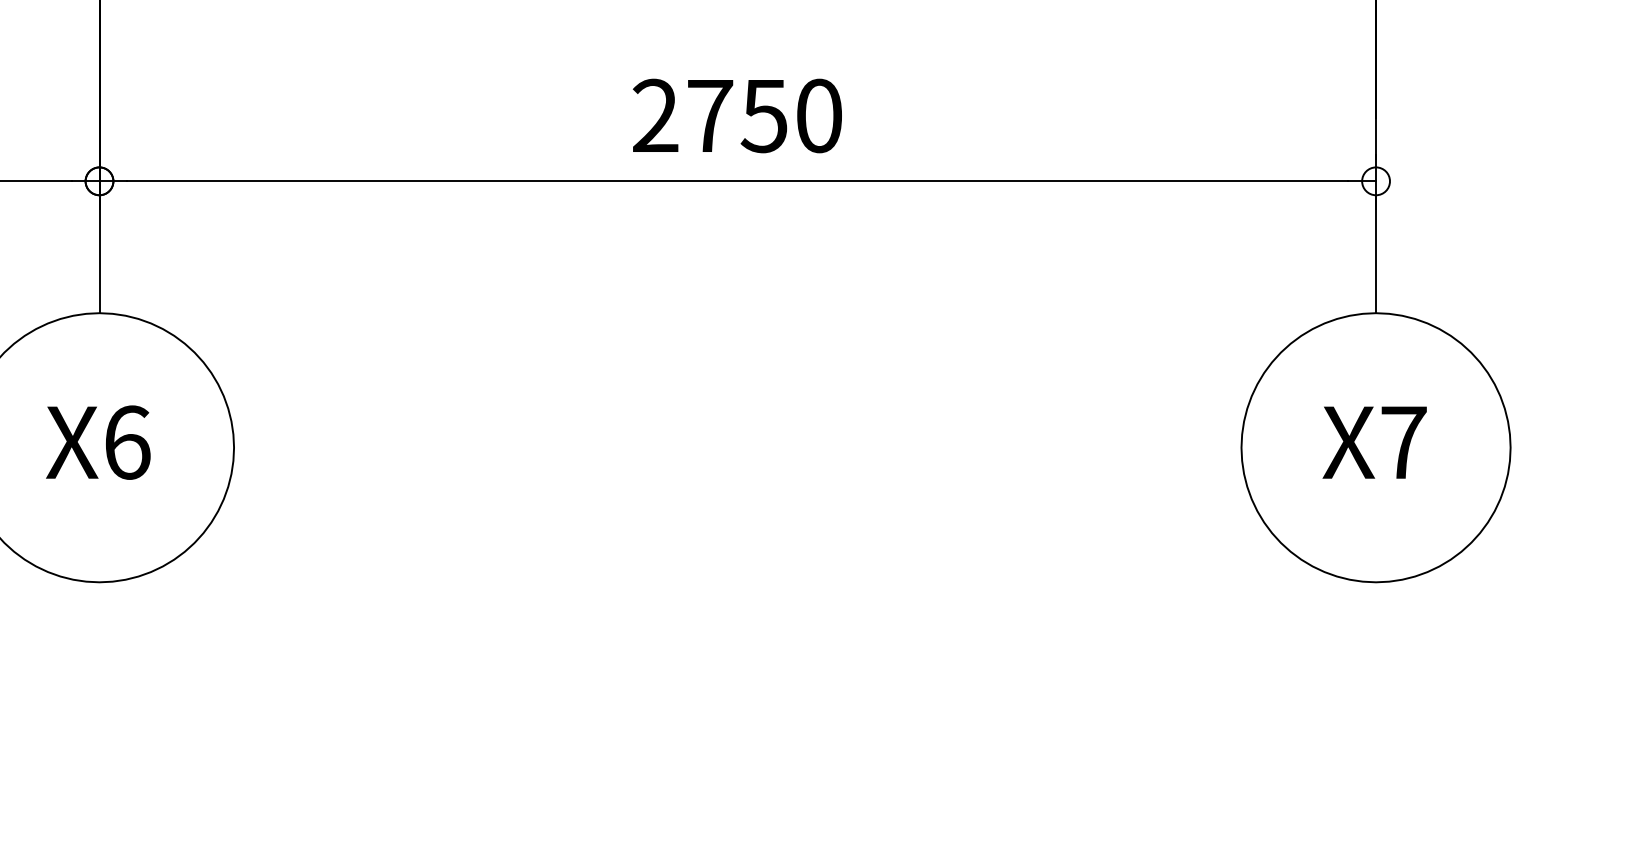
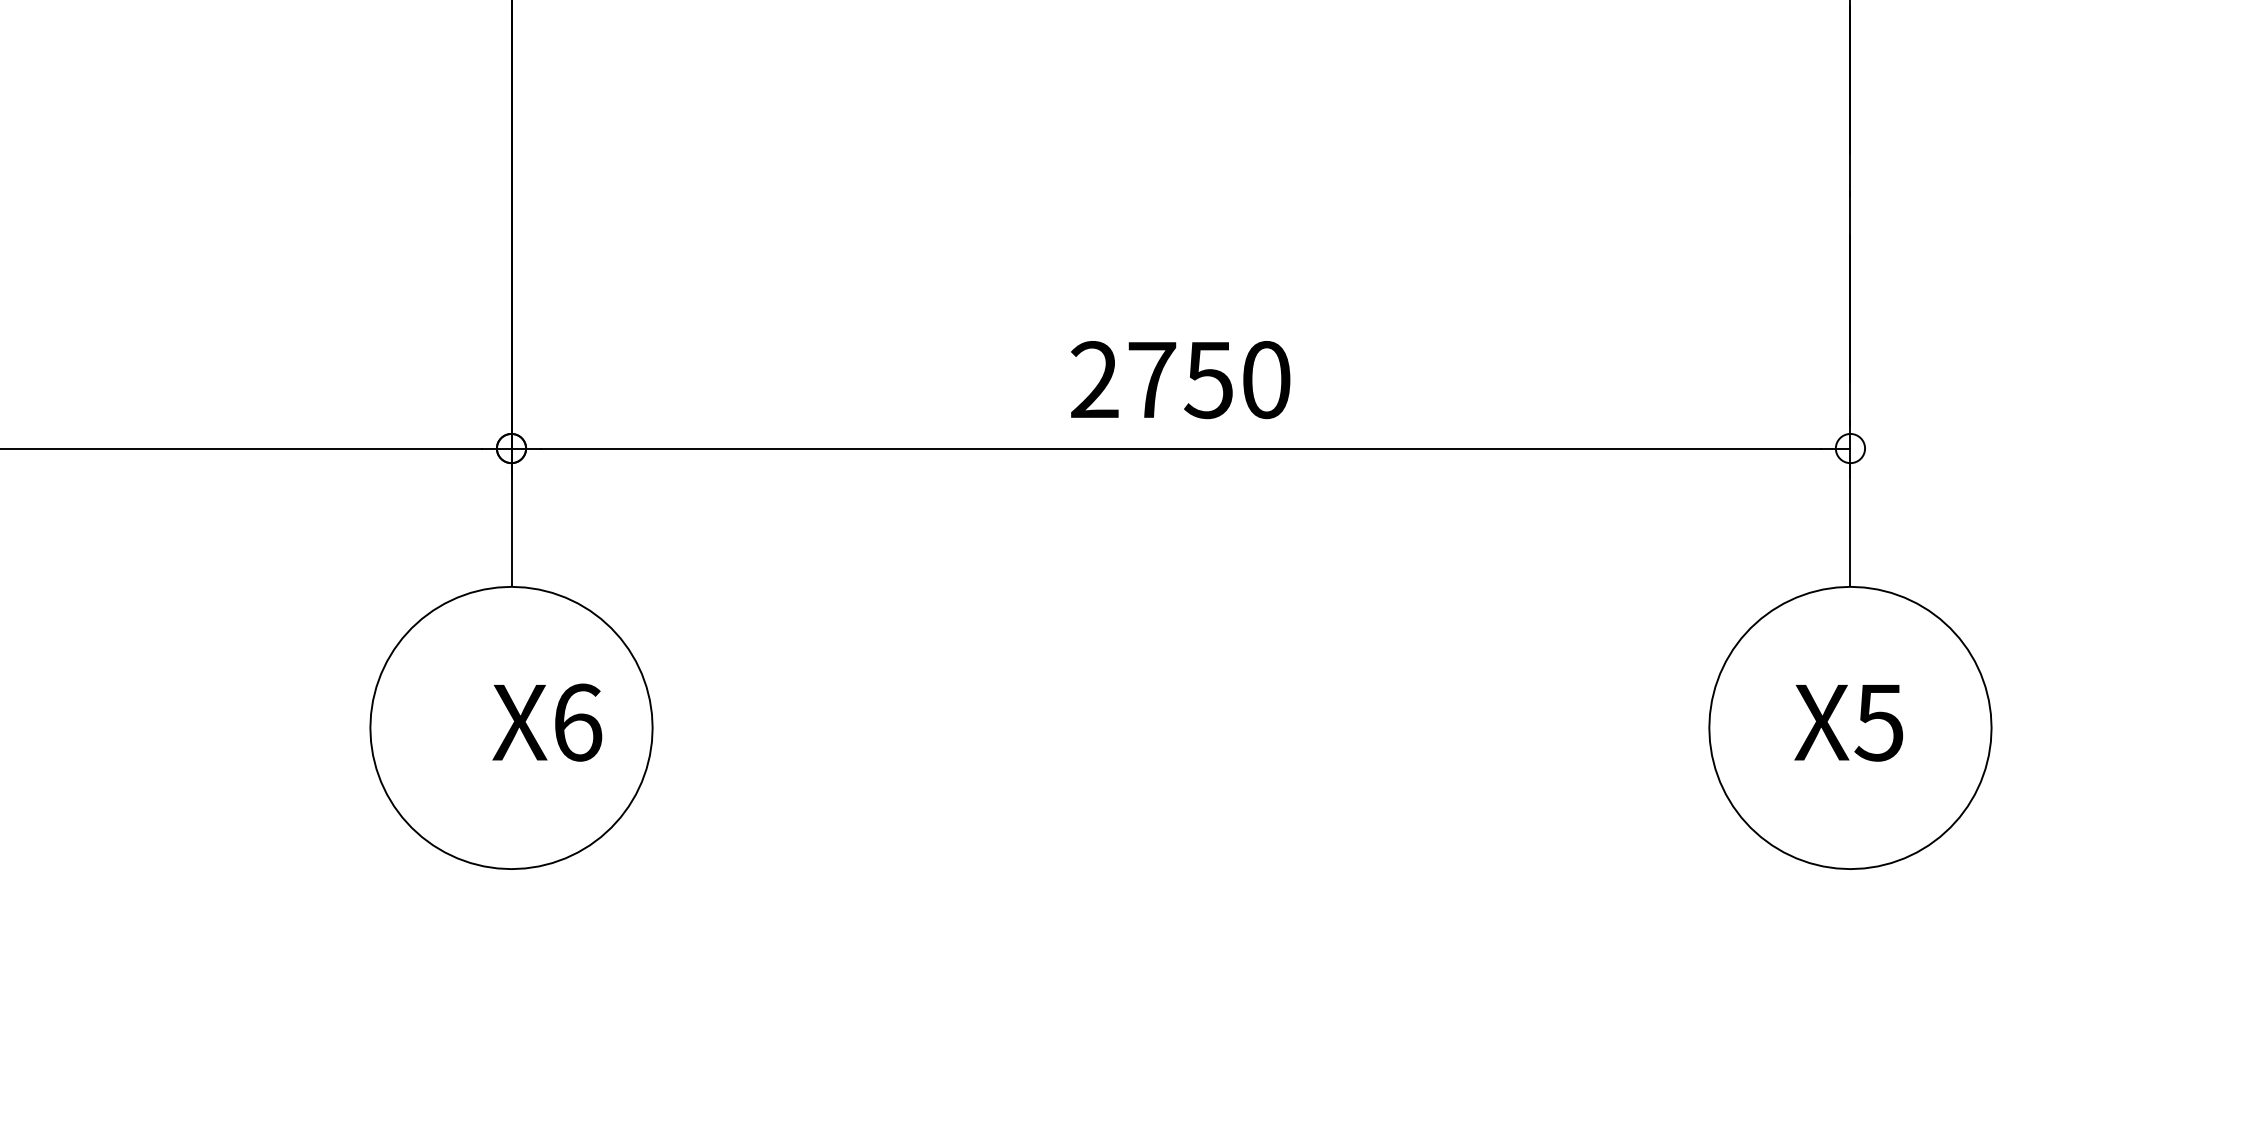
text: (98, 442) -> (547, 722), moved
text: (1402, 442) -> (1878, 722), X7 -> X5

